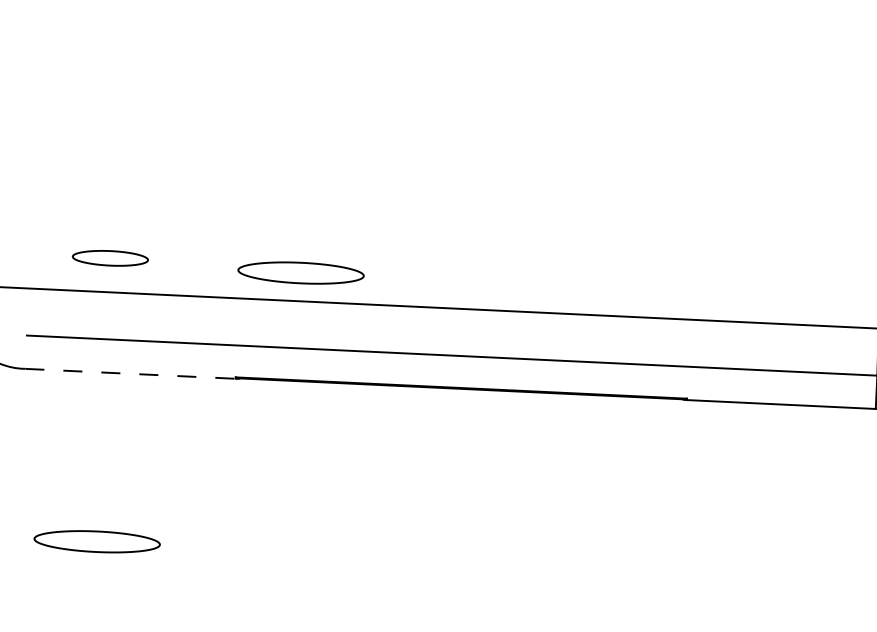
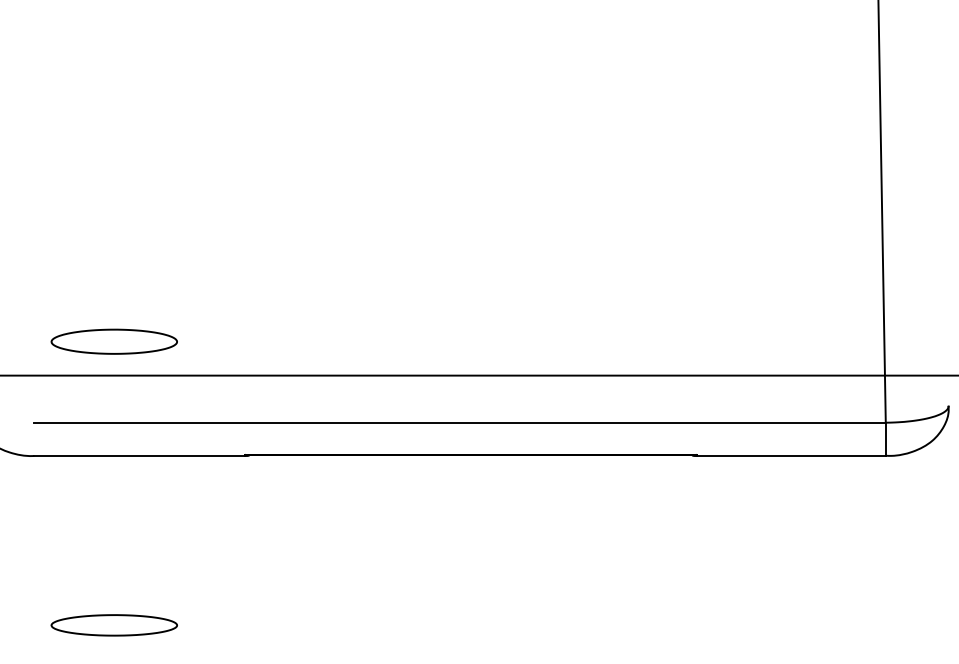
part: (109, 258) -> (113, 341), size x1.67
part: (300, 273) -> (304, 347), removed
line: (131, 374) -> (140, 456), dashed -> solid

